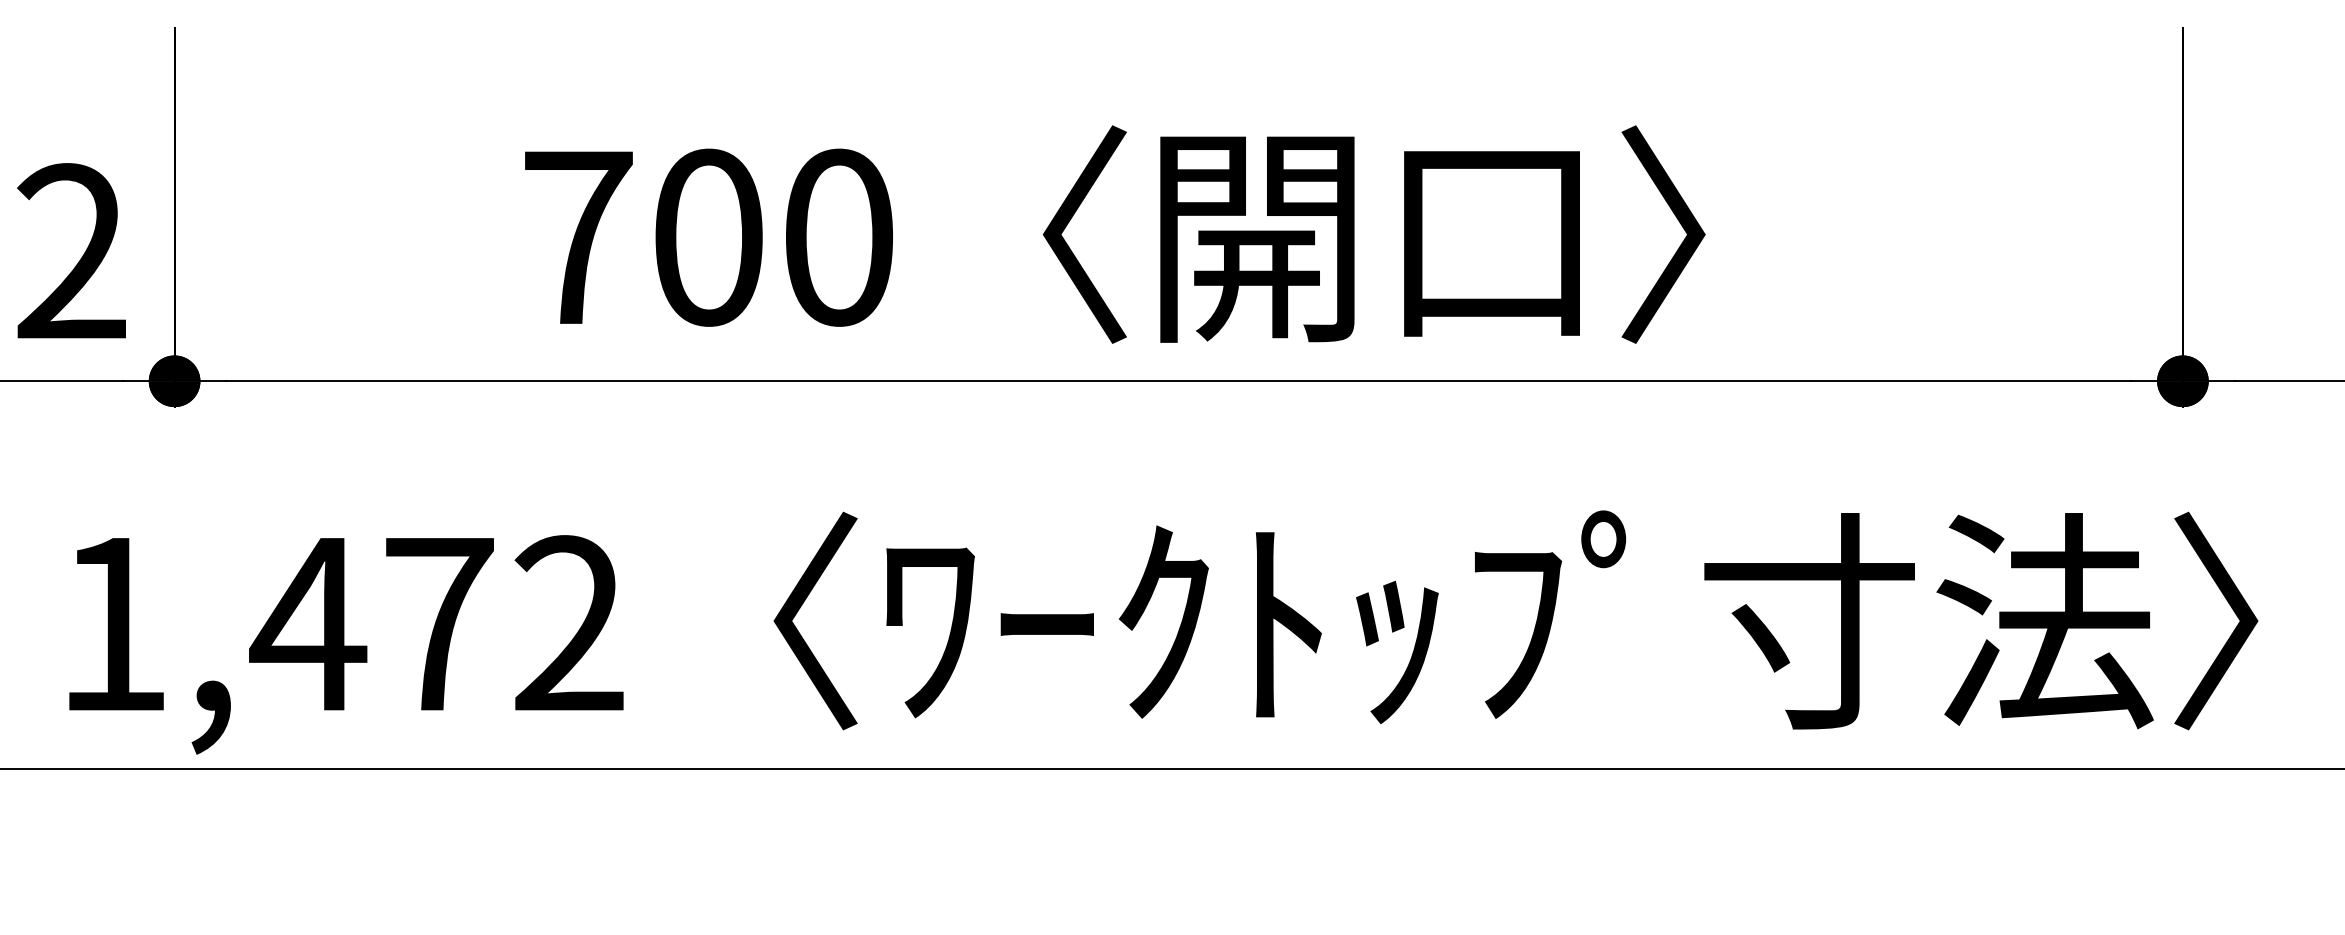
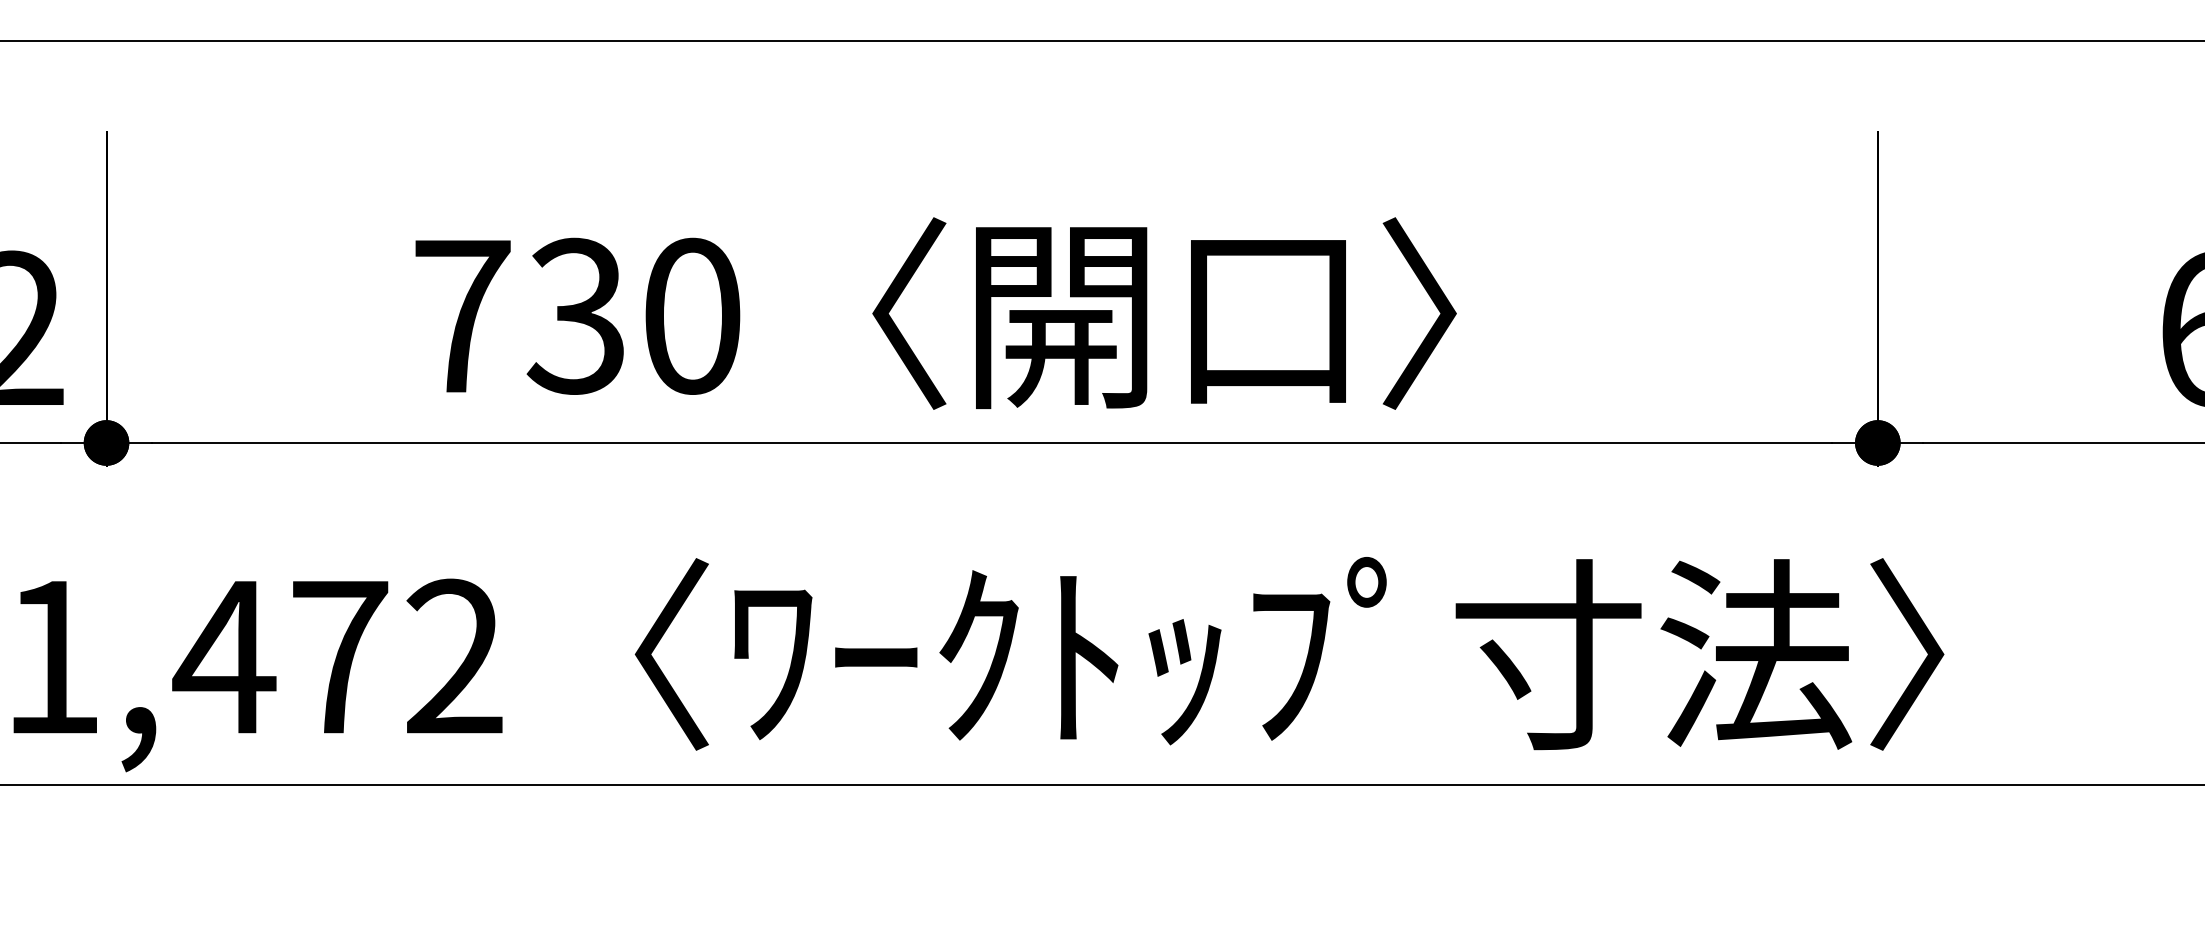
text: (706, 236) -> (575, 315), 700 -> 730

